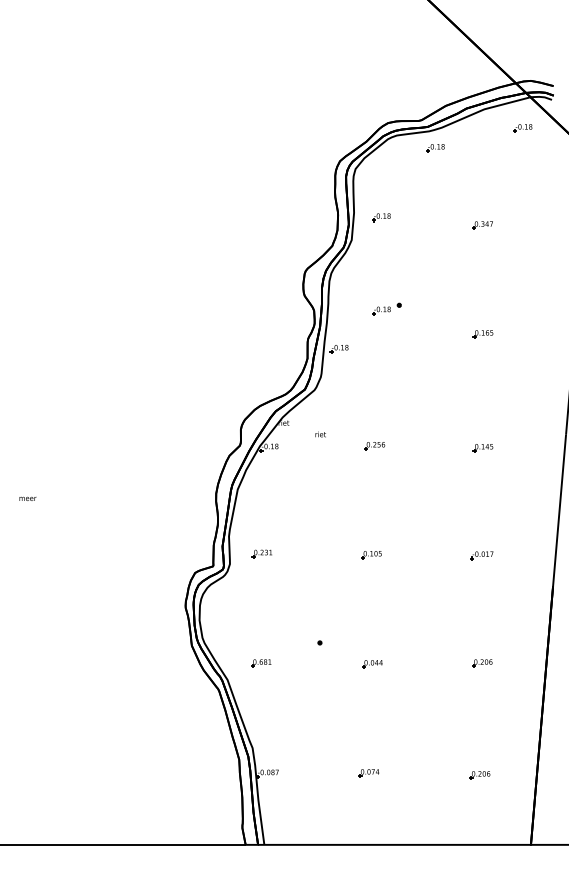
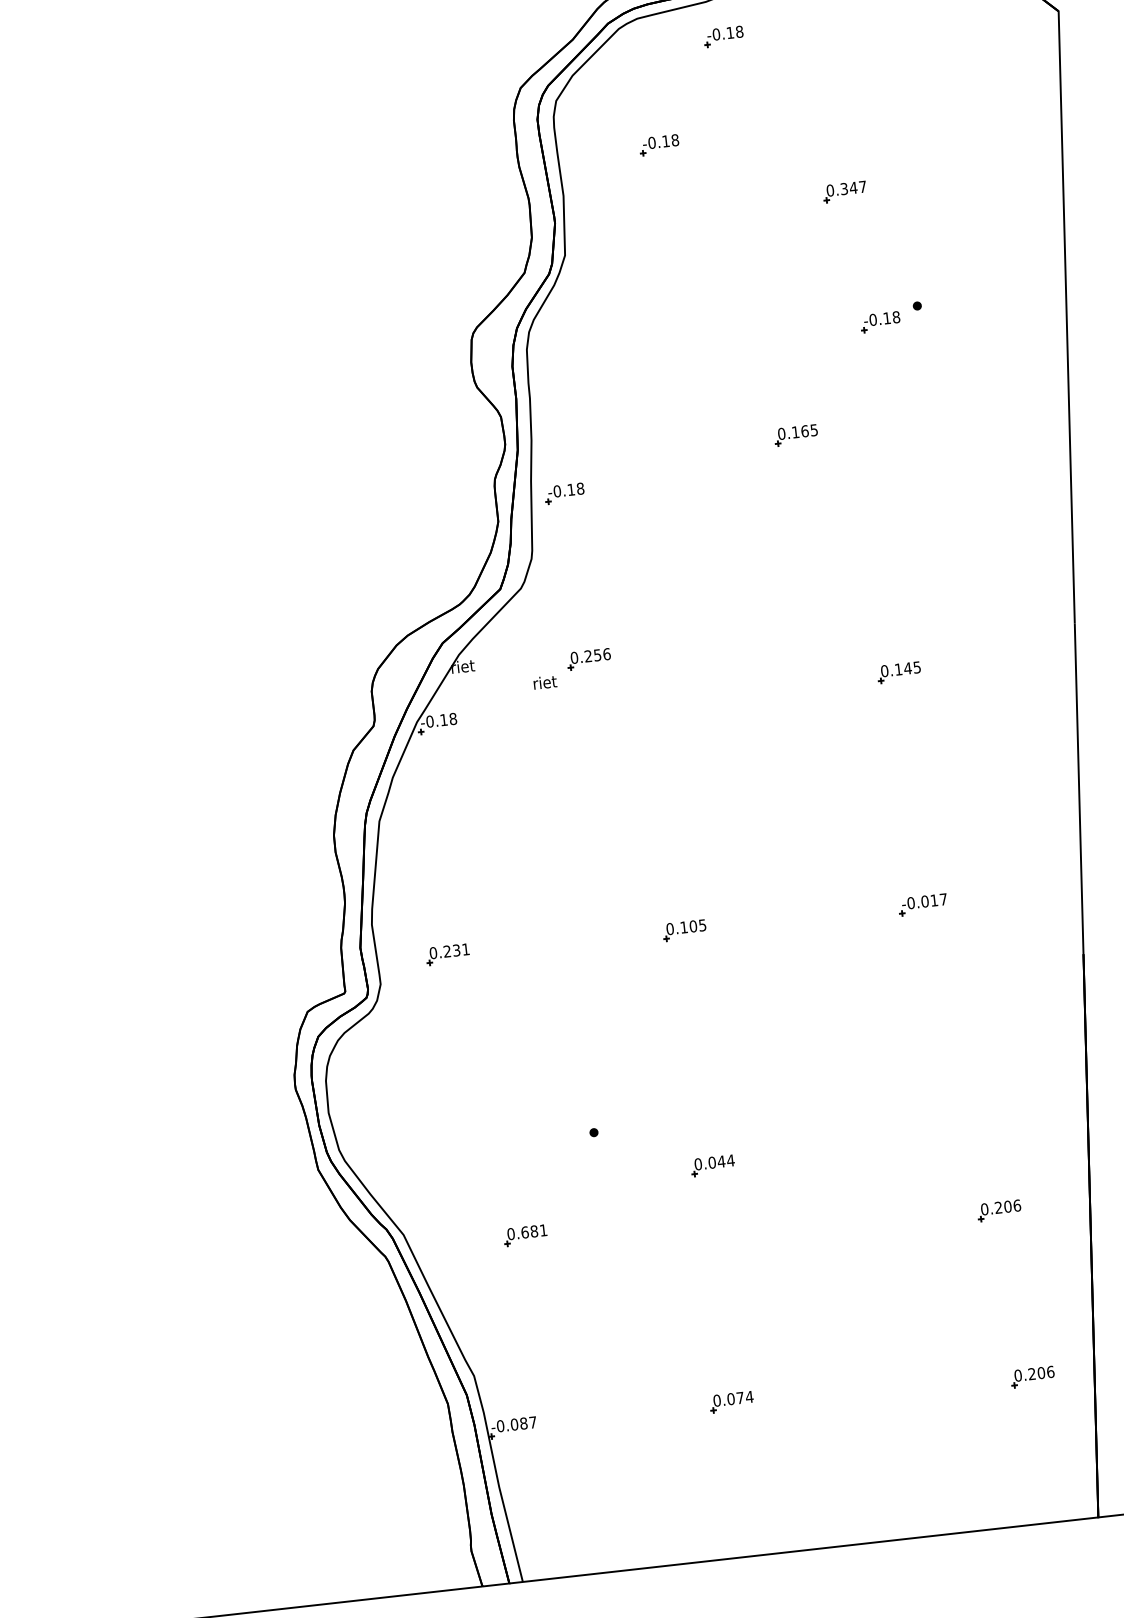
part: (381, 217) -> (659, 145), moved
part: (386, 308) -> (890, 315), moved
part: (482, 334) -> (794, 435), moved
part: (374, 446) -> (588, 660), moved
part: (261, 663) -> (525, 1235), moved
part: (482, 663) -> (999, 1210), moved
part: (479, 775) -> (1031, 1377), moved

